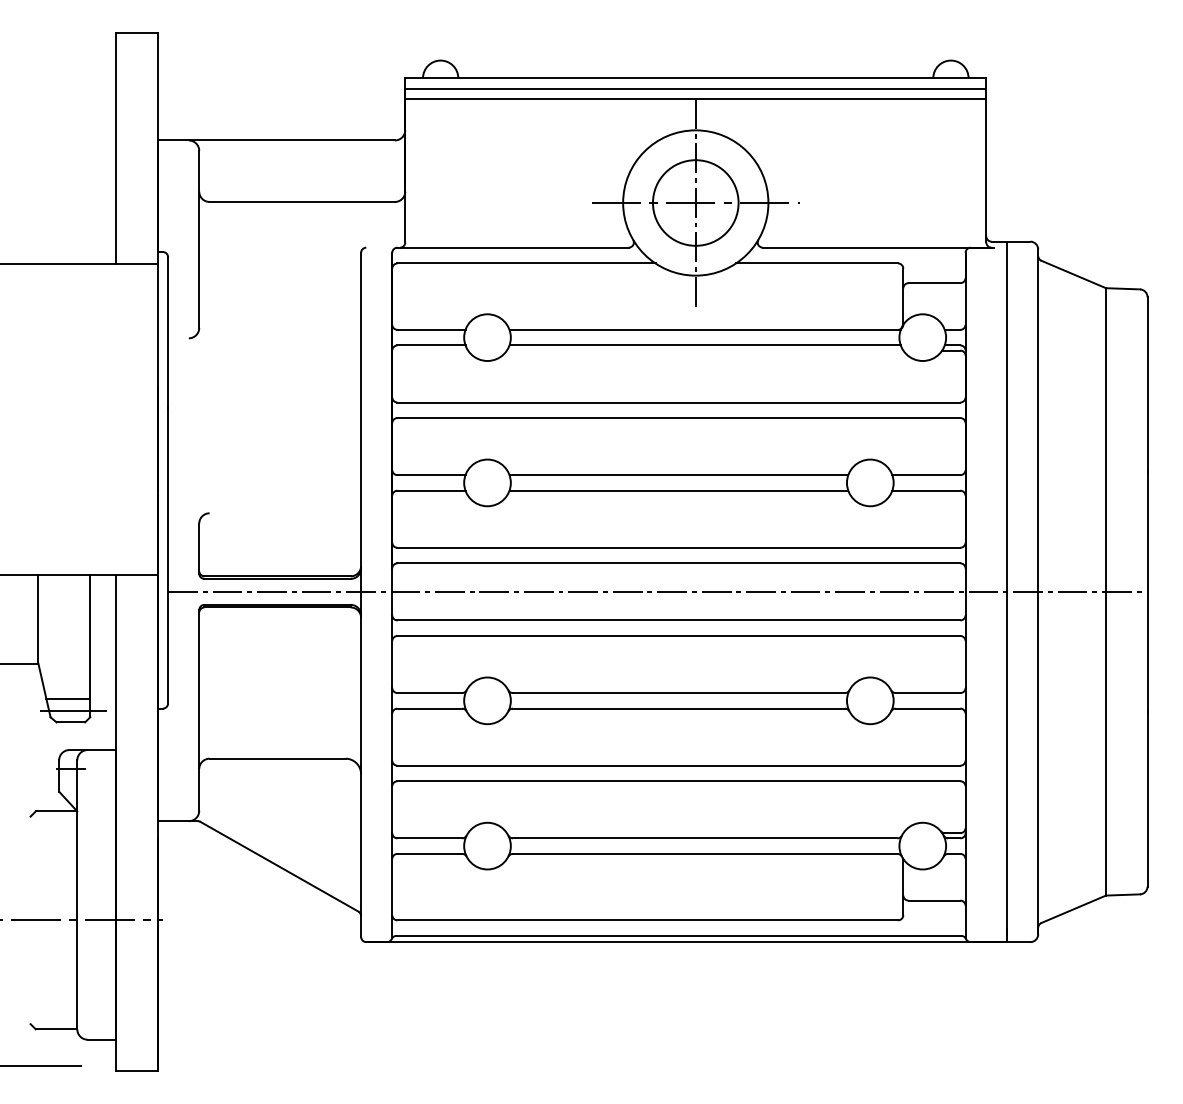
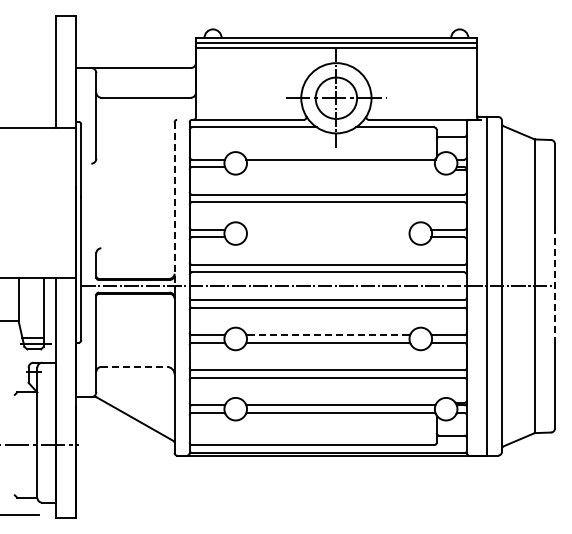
line: (704, 346) -> (340, 167), removed
line: (360, 422) -> (174, 204), solid -> dashed
line: (679, 474) -> (328, 229), removed
line: (679, 490) -> (328, 237), removed
line: (1146, 592) -> (554, 286), solid -> dashed
line: (677, 693) -> (327, 335), solid -> dashed
line: (278, 757) -> (134, 366), solid -> dashed

